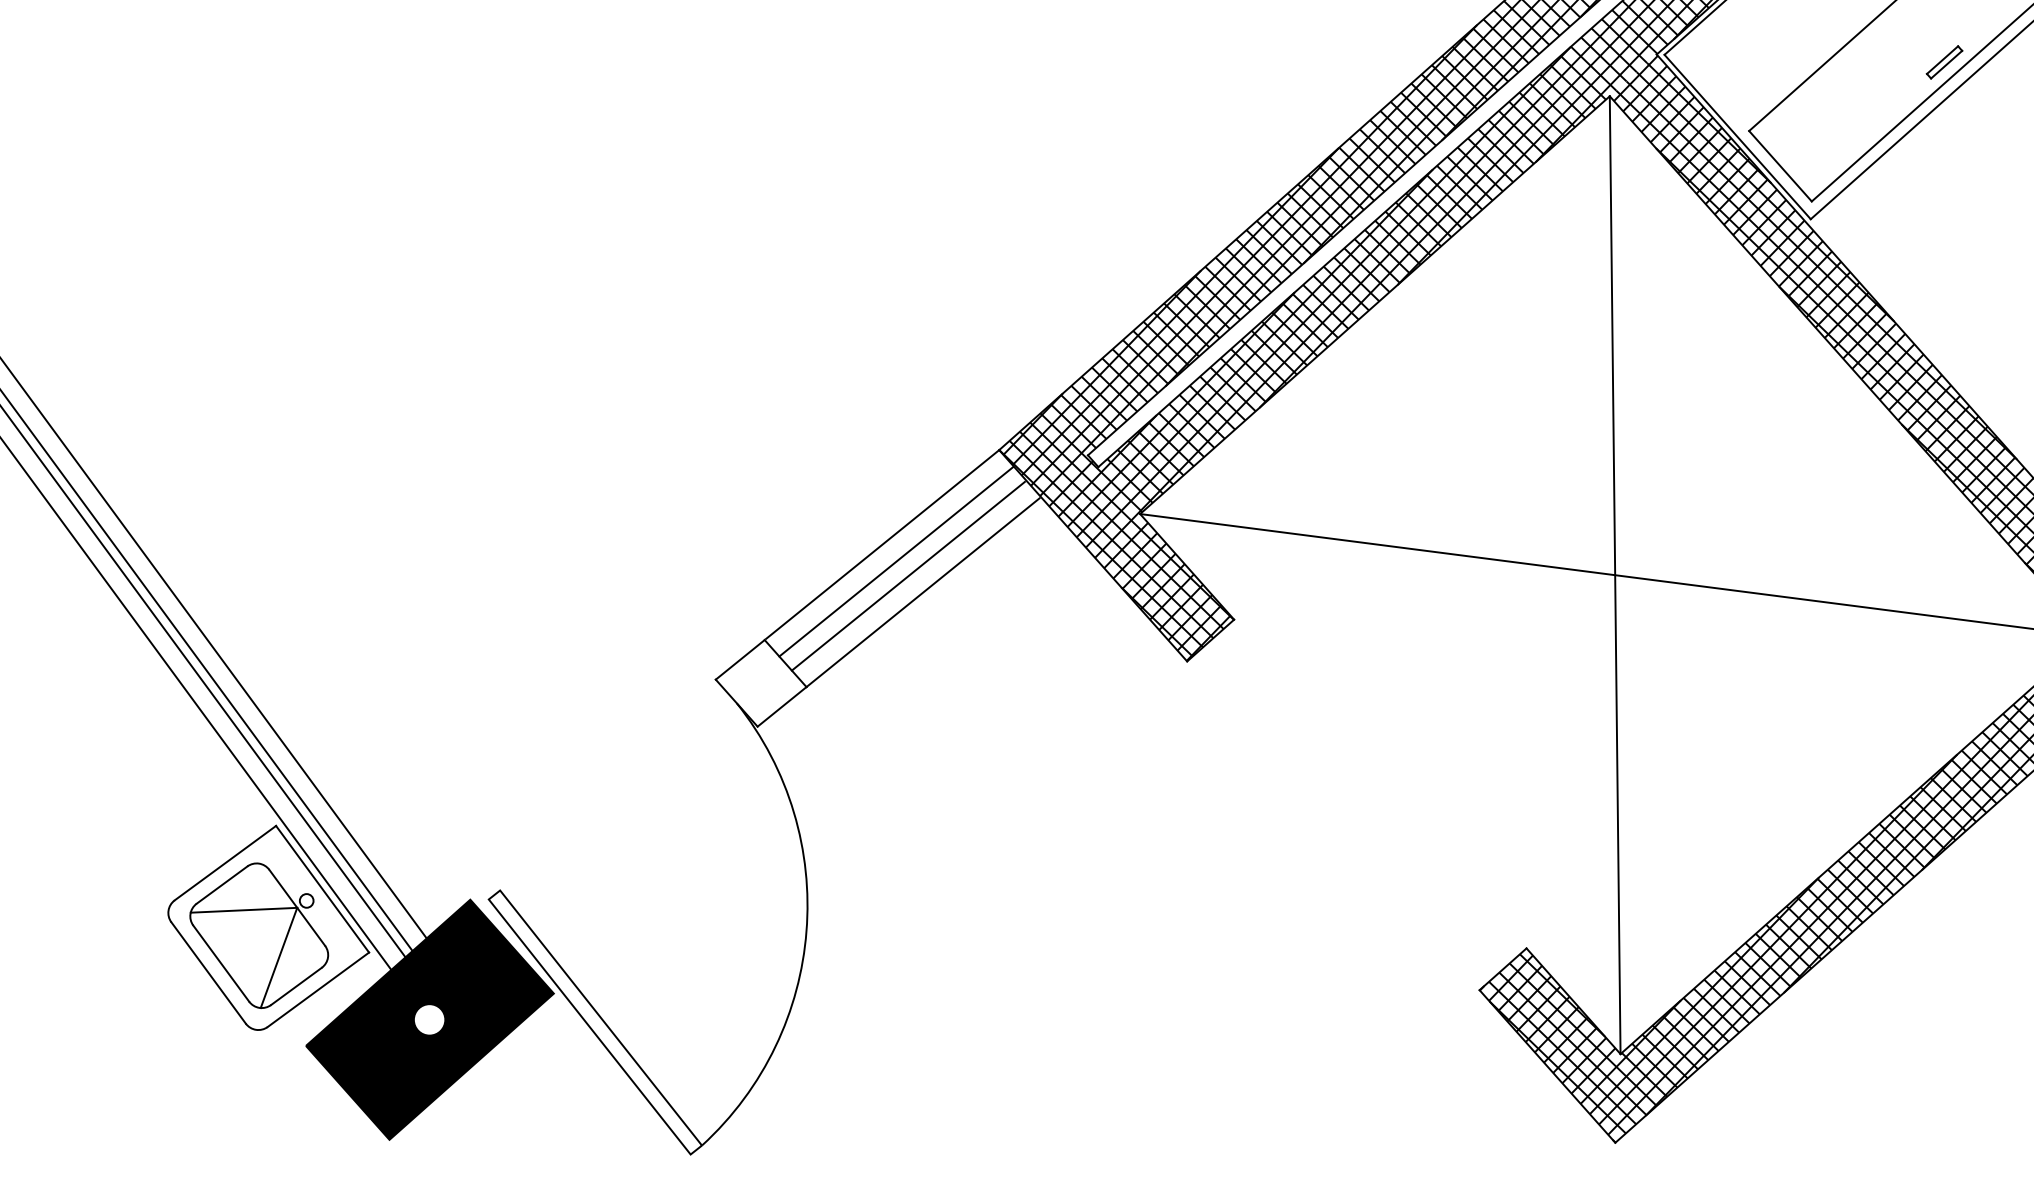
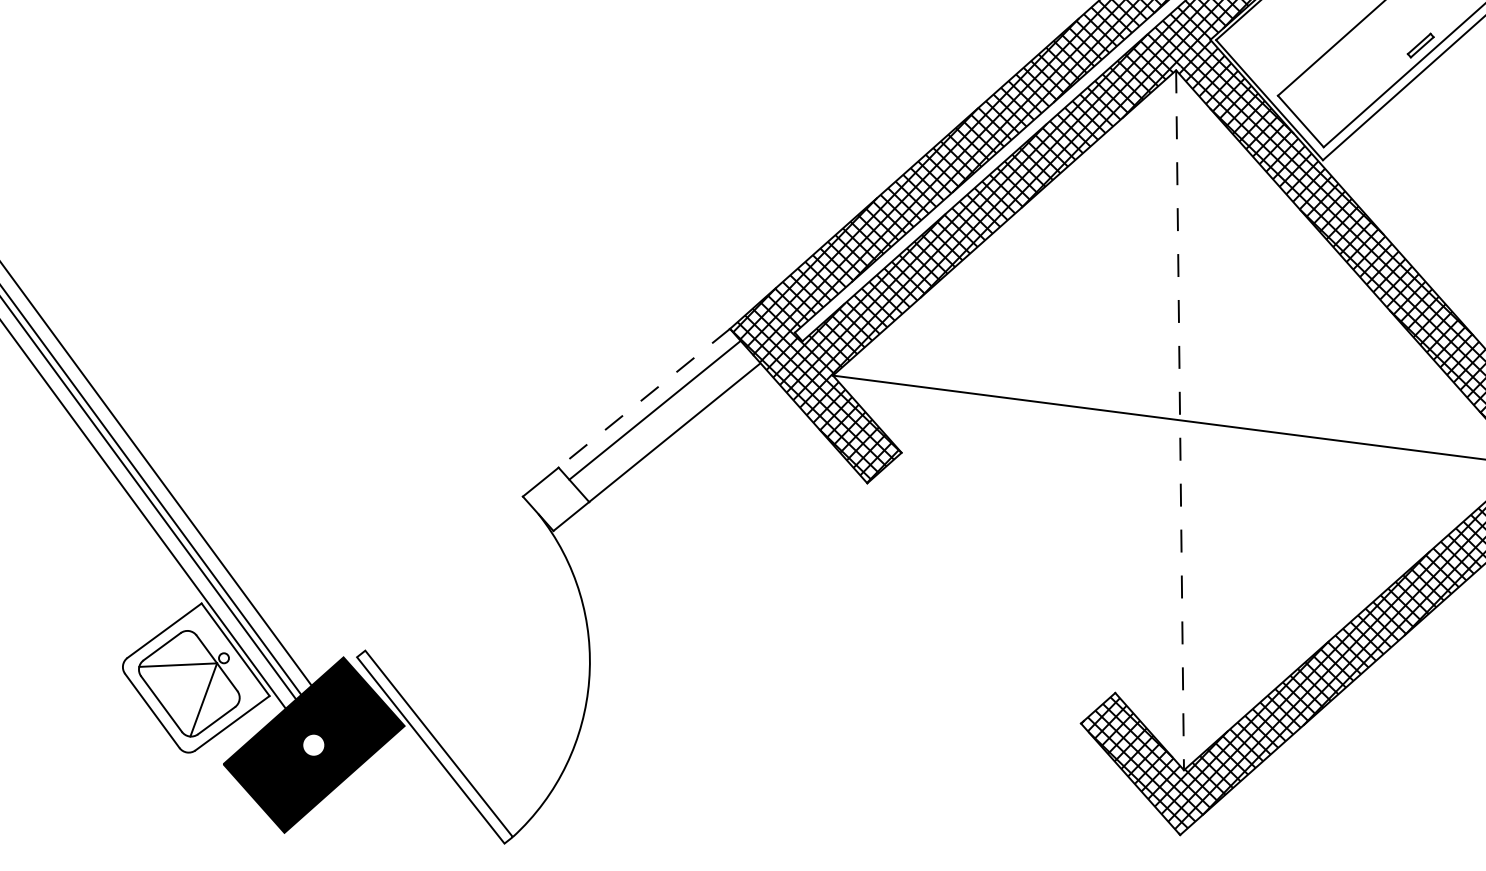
line: (882, 543) -> (644, 397), solid -> dashed
line: (1615, 575) -> (1180, 420), solid -> dashed
line: (908, 576) -> (663, 421), removed

